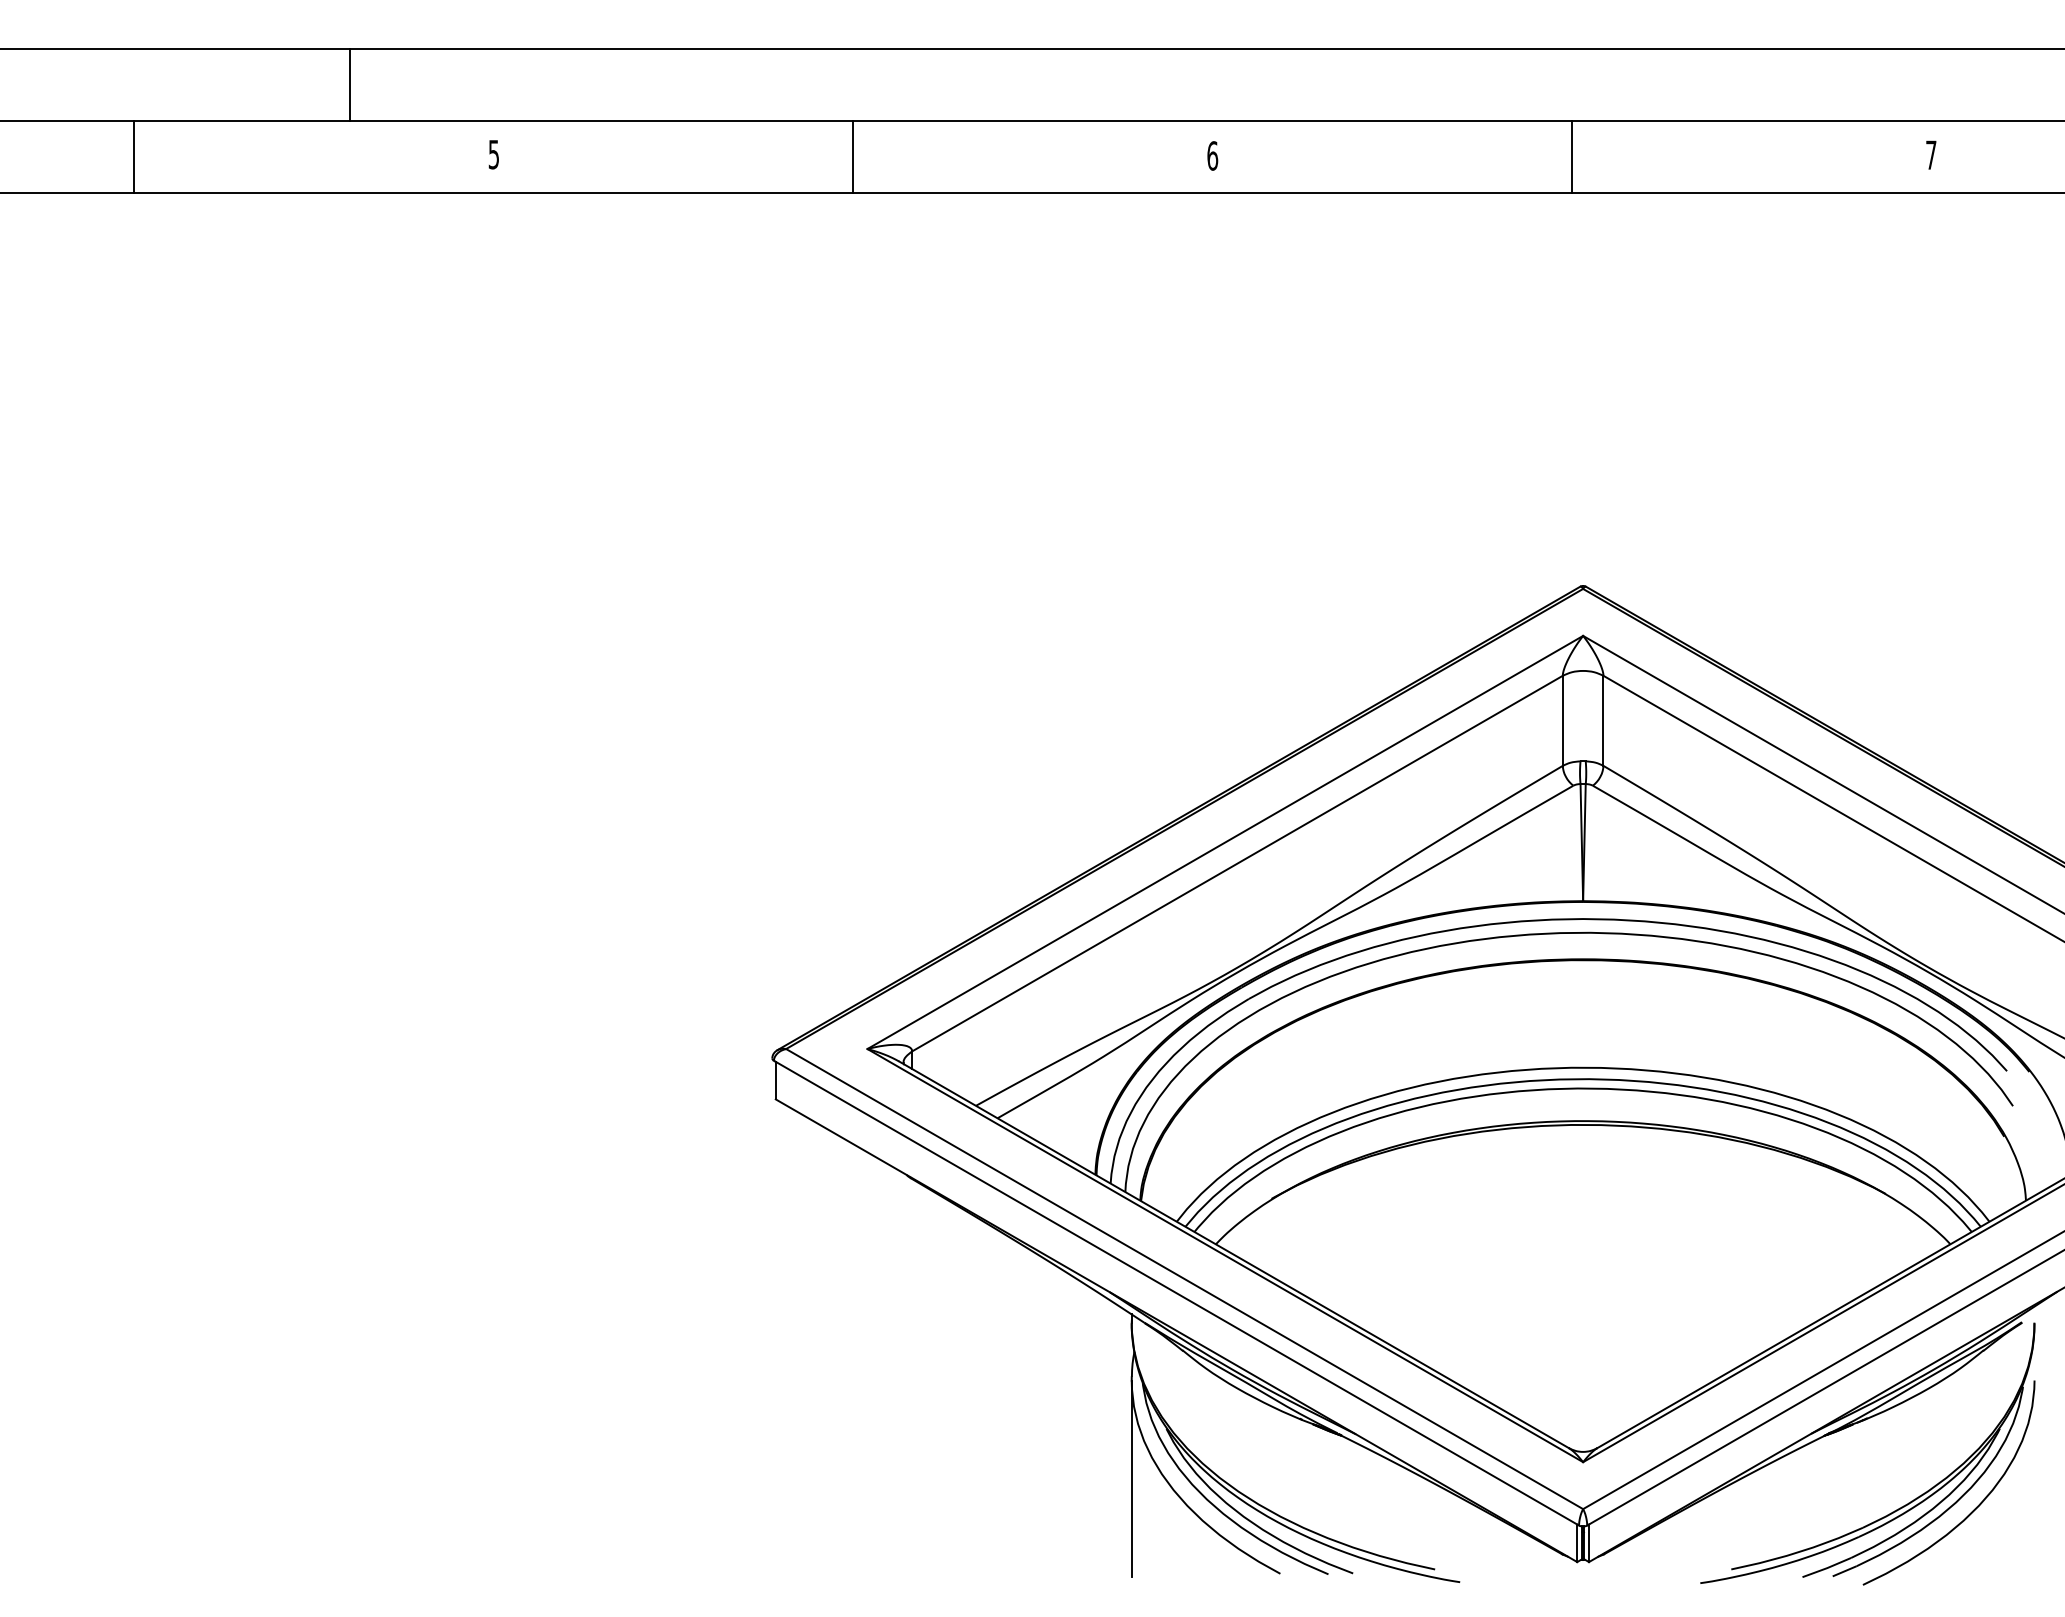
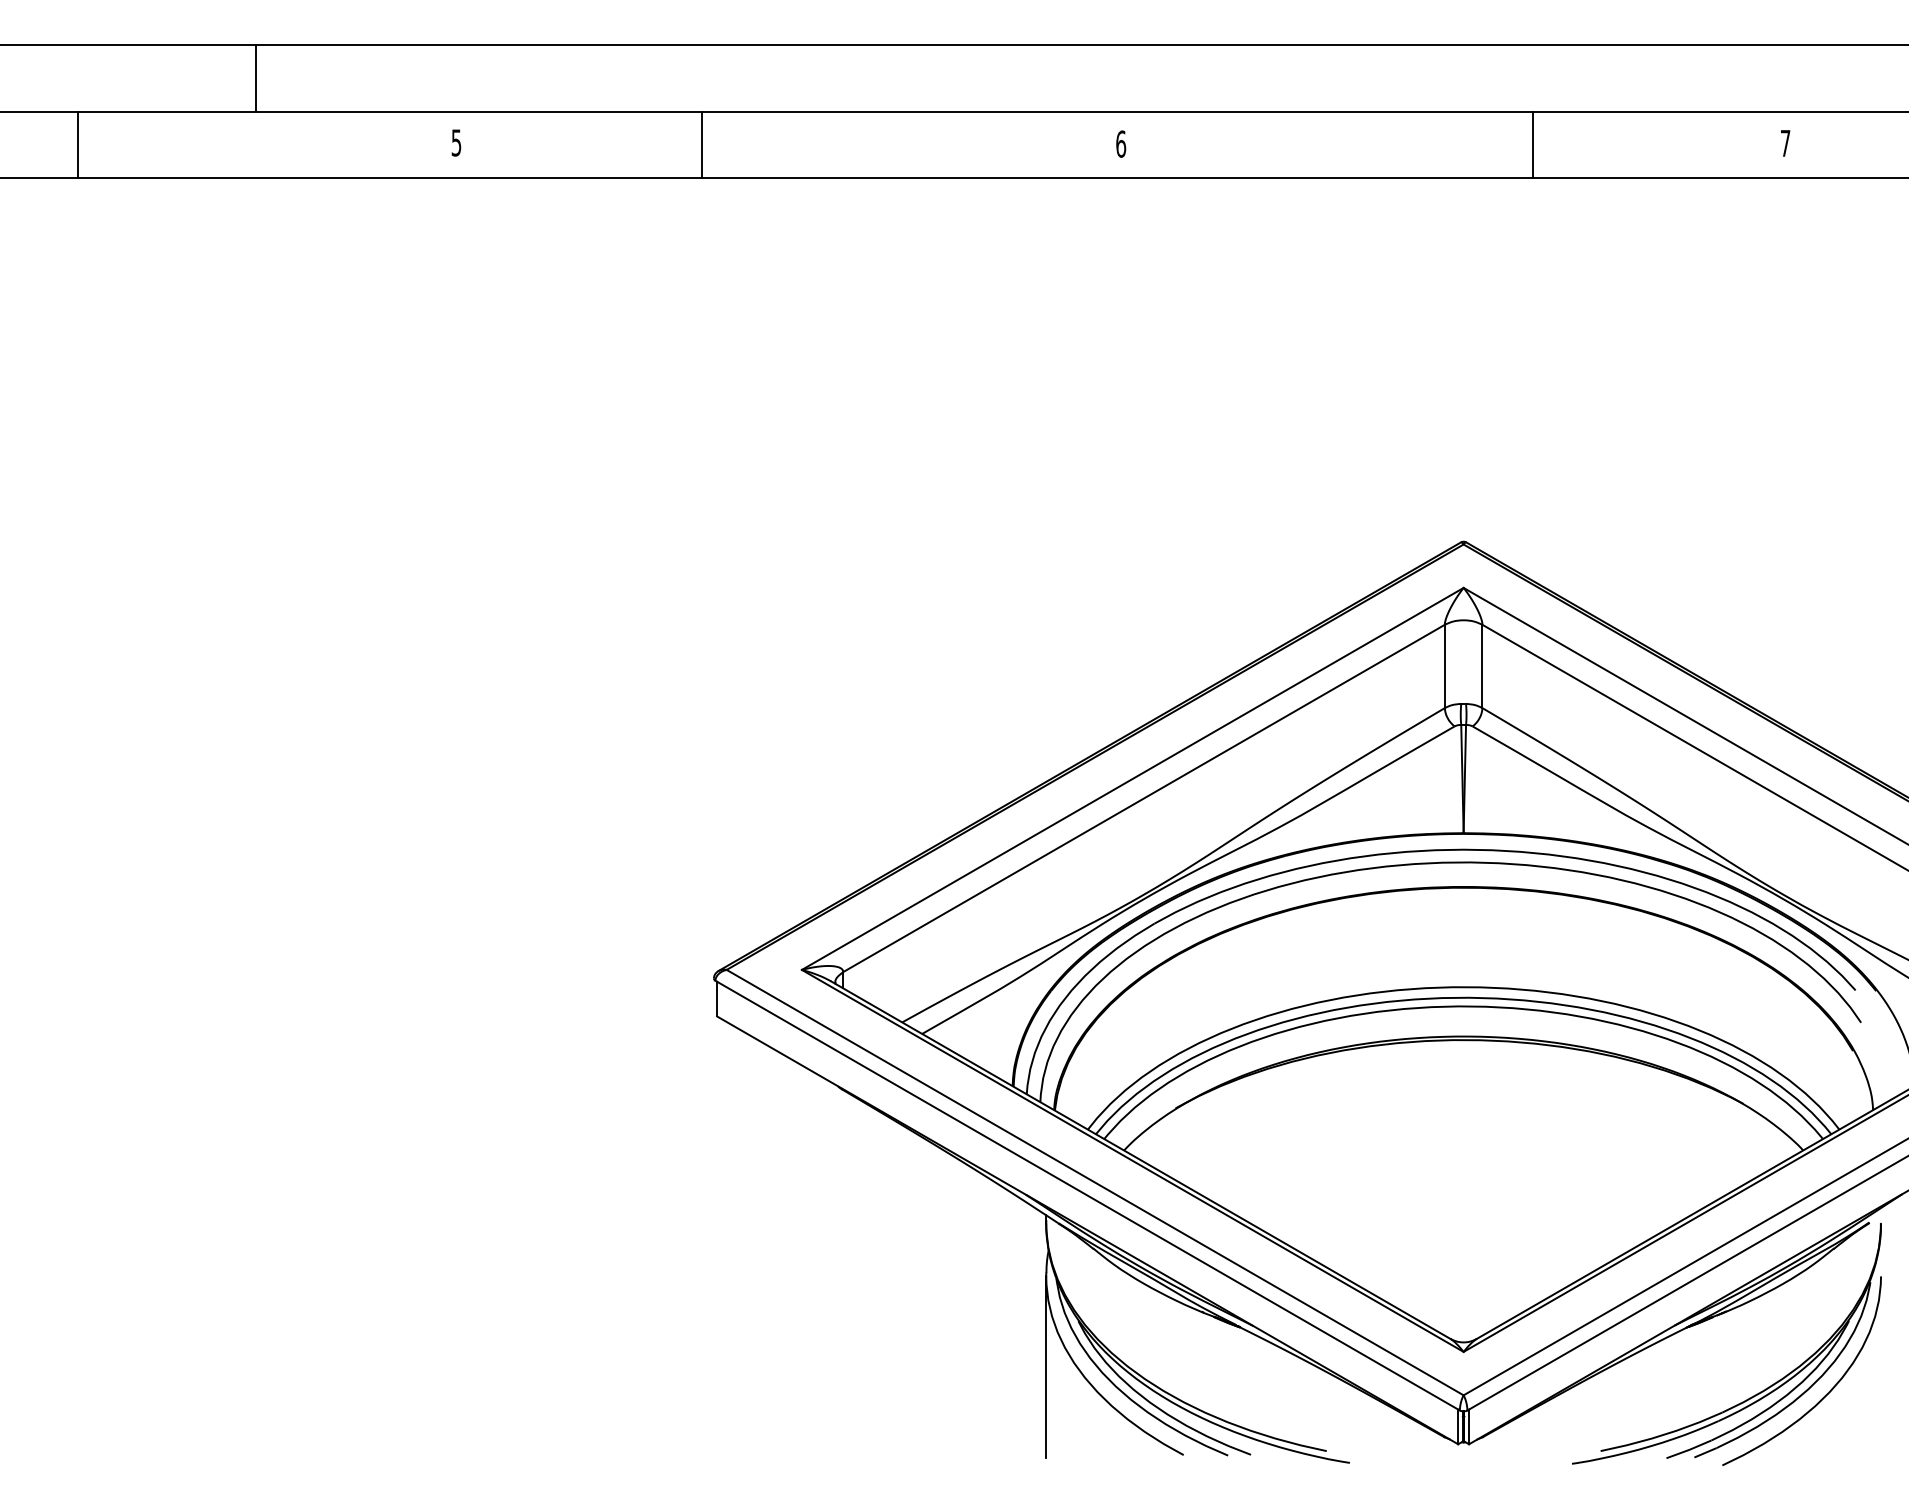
line: (350, 84) -> (256, 78), moved
line: (133, 156) -> (77, 144), moved
line: (852, 156) -> (702, 144), moved
line: (1572, 156) -> (1533, 144), moved

